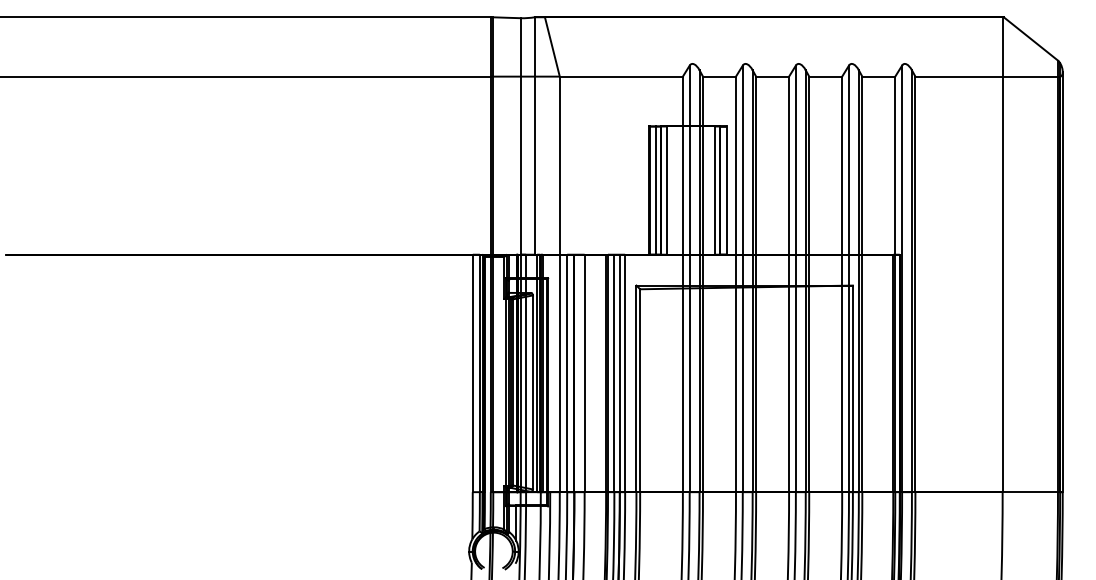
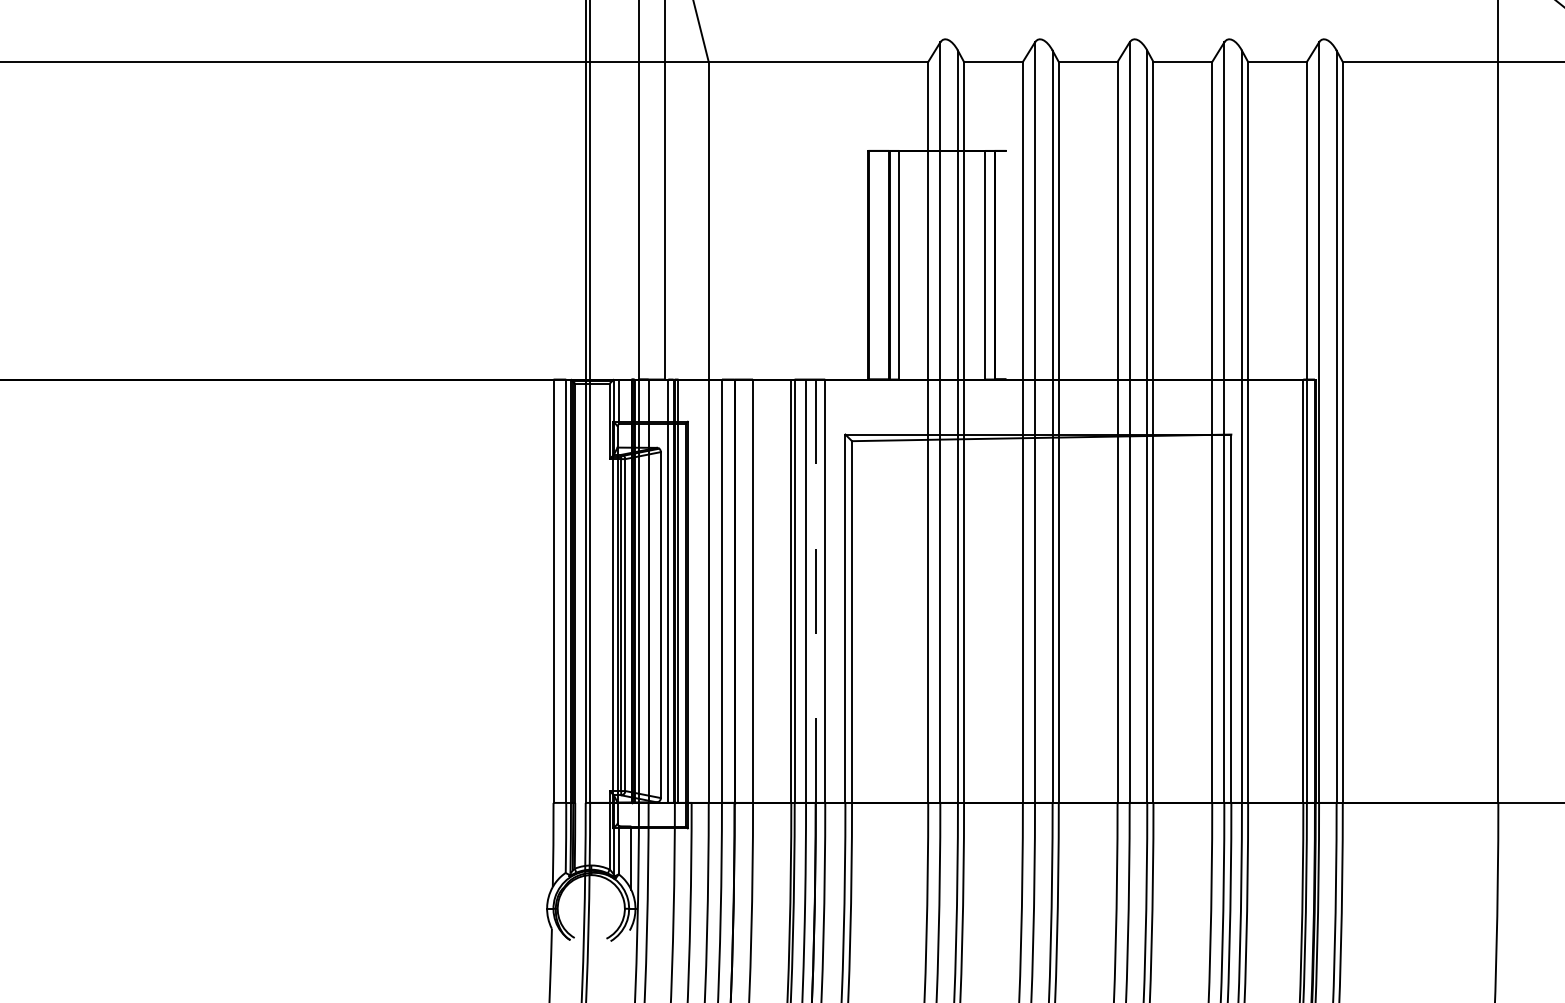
line: (655, 190) -> (879, 265), removed
line: (726, 190) -> (1005, 265), removed
line: (619, 373) -> (815, 591), solid -> dashed

